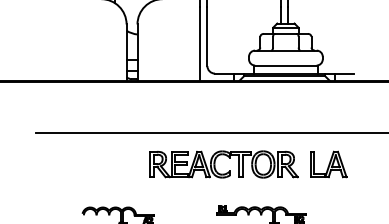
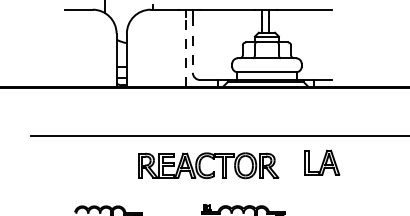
line: (207, 36) -> (192, 44), solid -> dashed
line: (199, 43) -> (185, 51), solid -> dashed
part: (328, 164) -> (322, 162), moved

